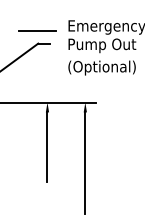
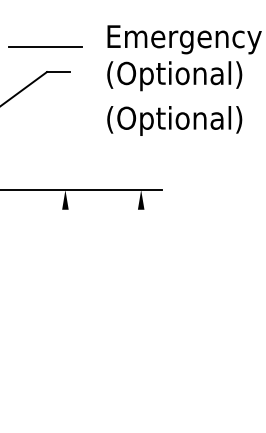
text: (102, 45) -> (175, 75), Pump Out -> (Optional)
line: (47, 147) -> (65, 279), removed
line: (85, 163) -> (141, 311), removed

